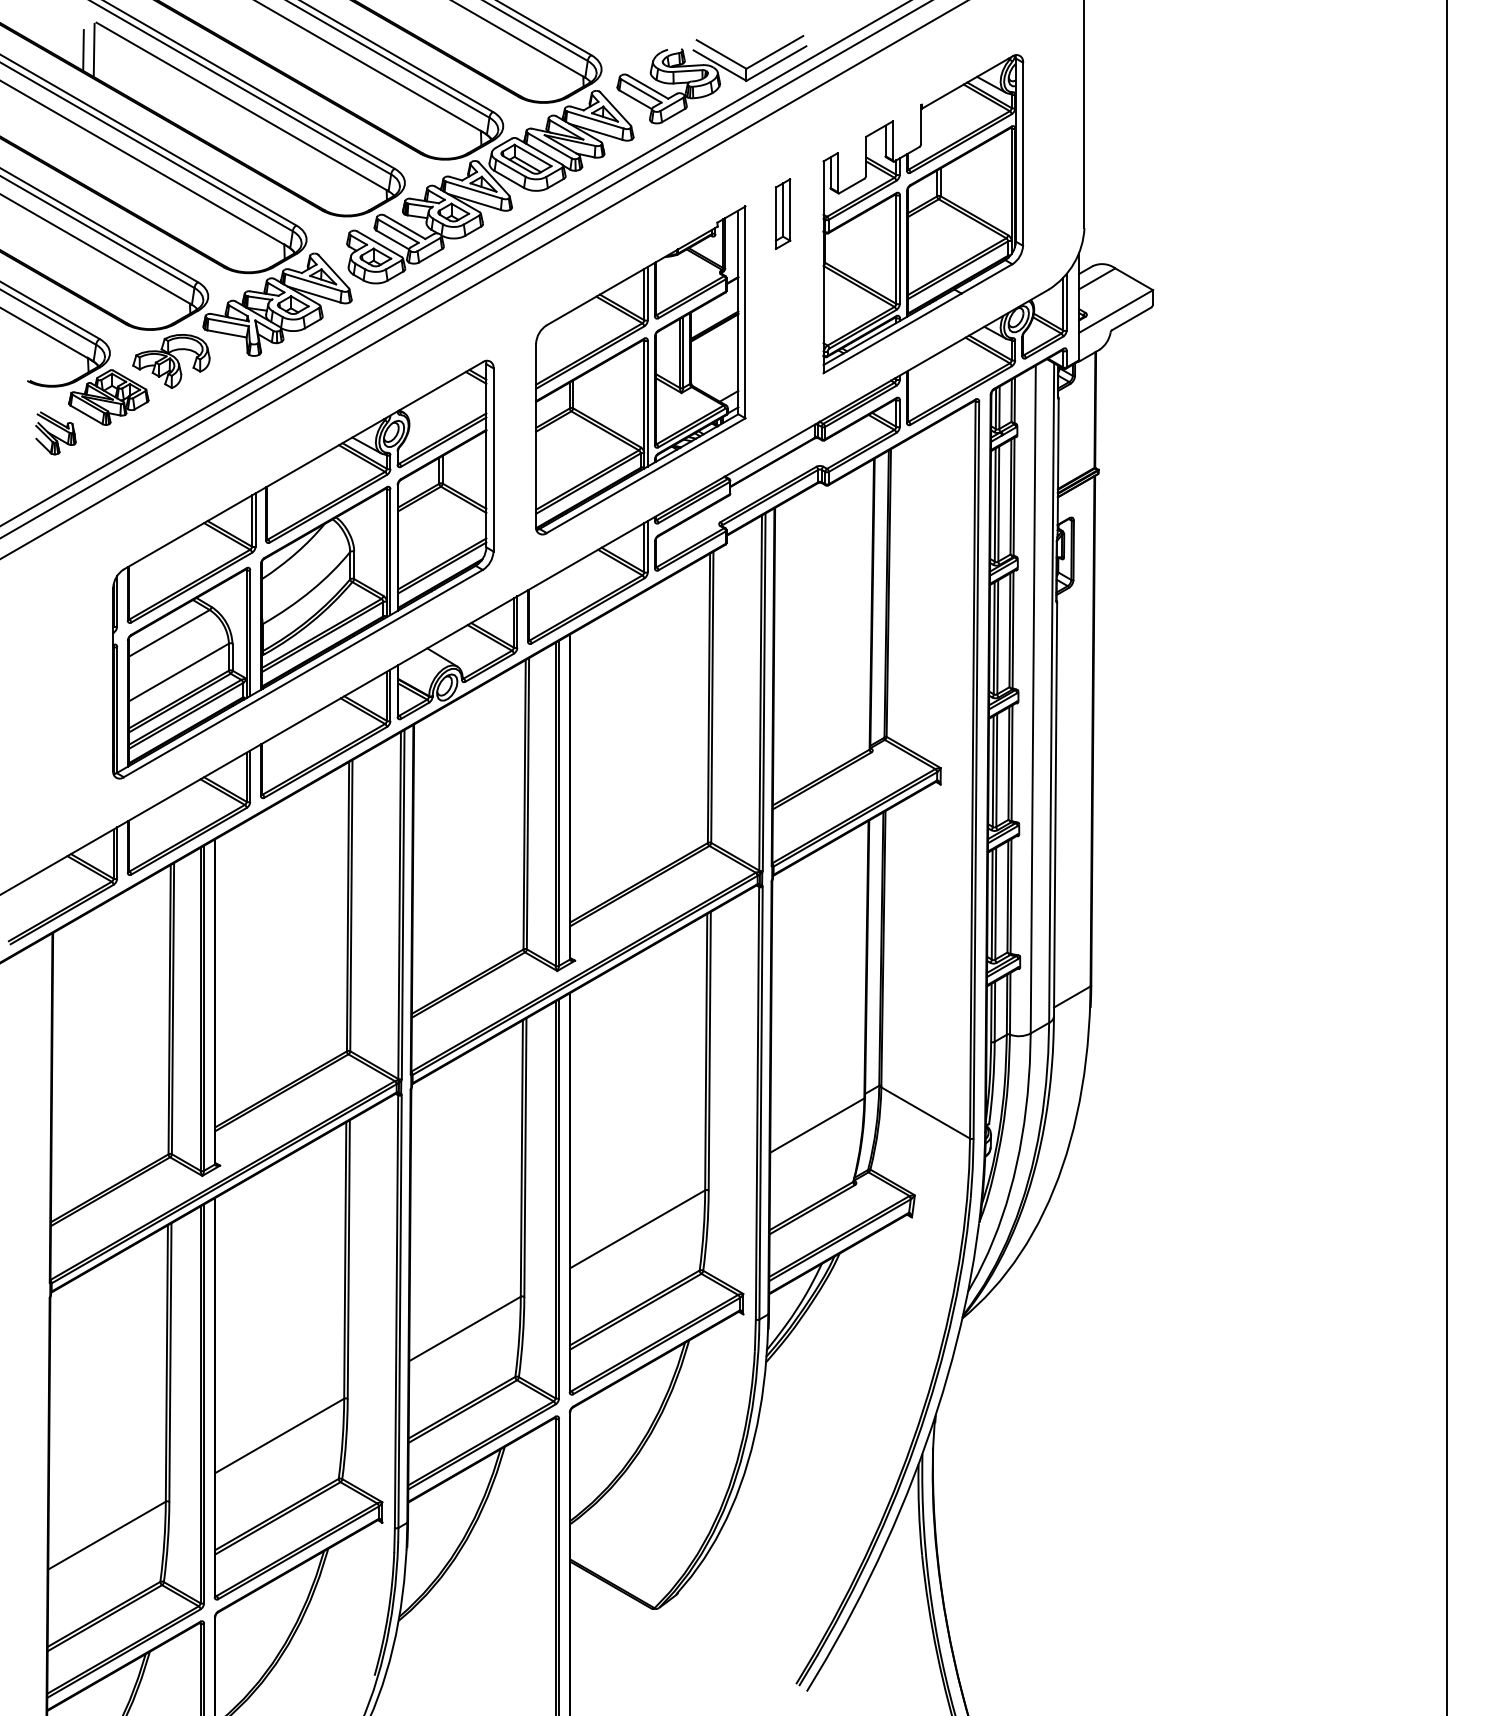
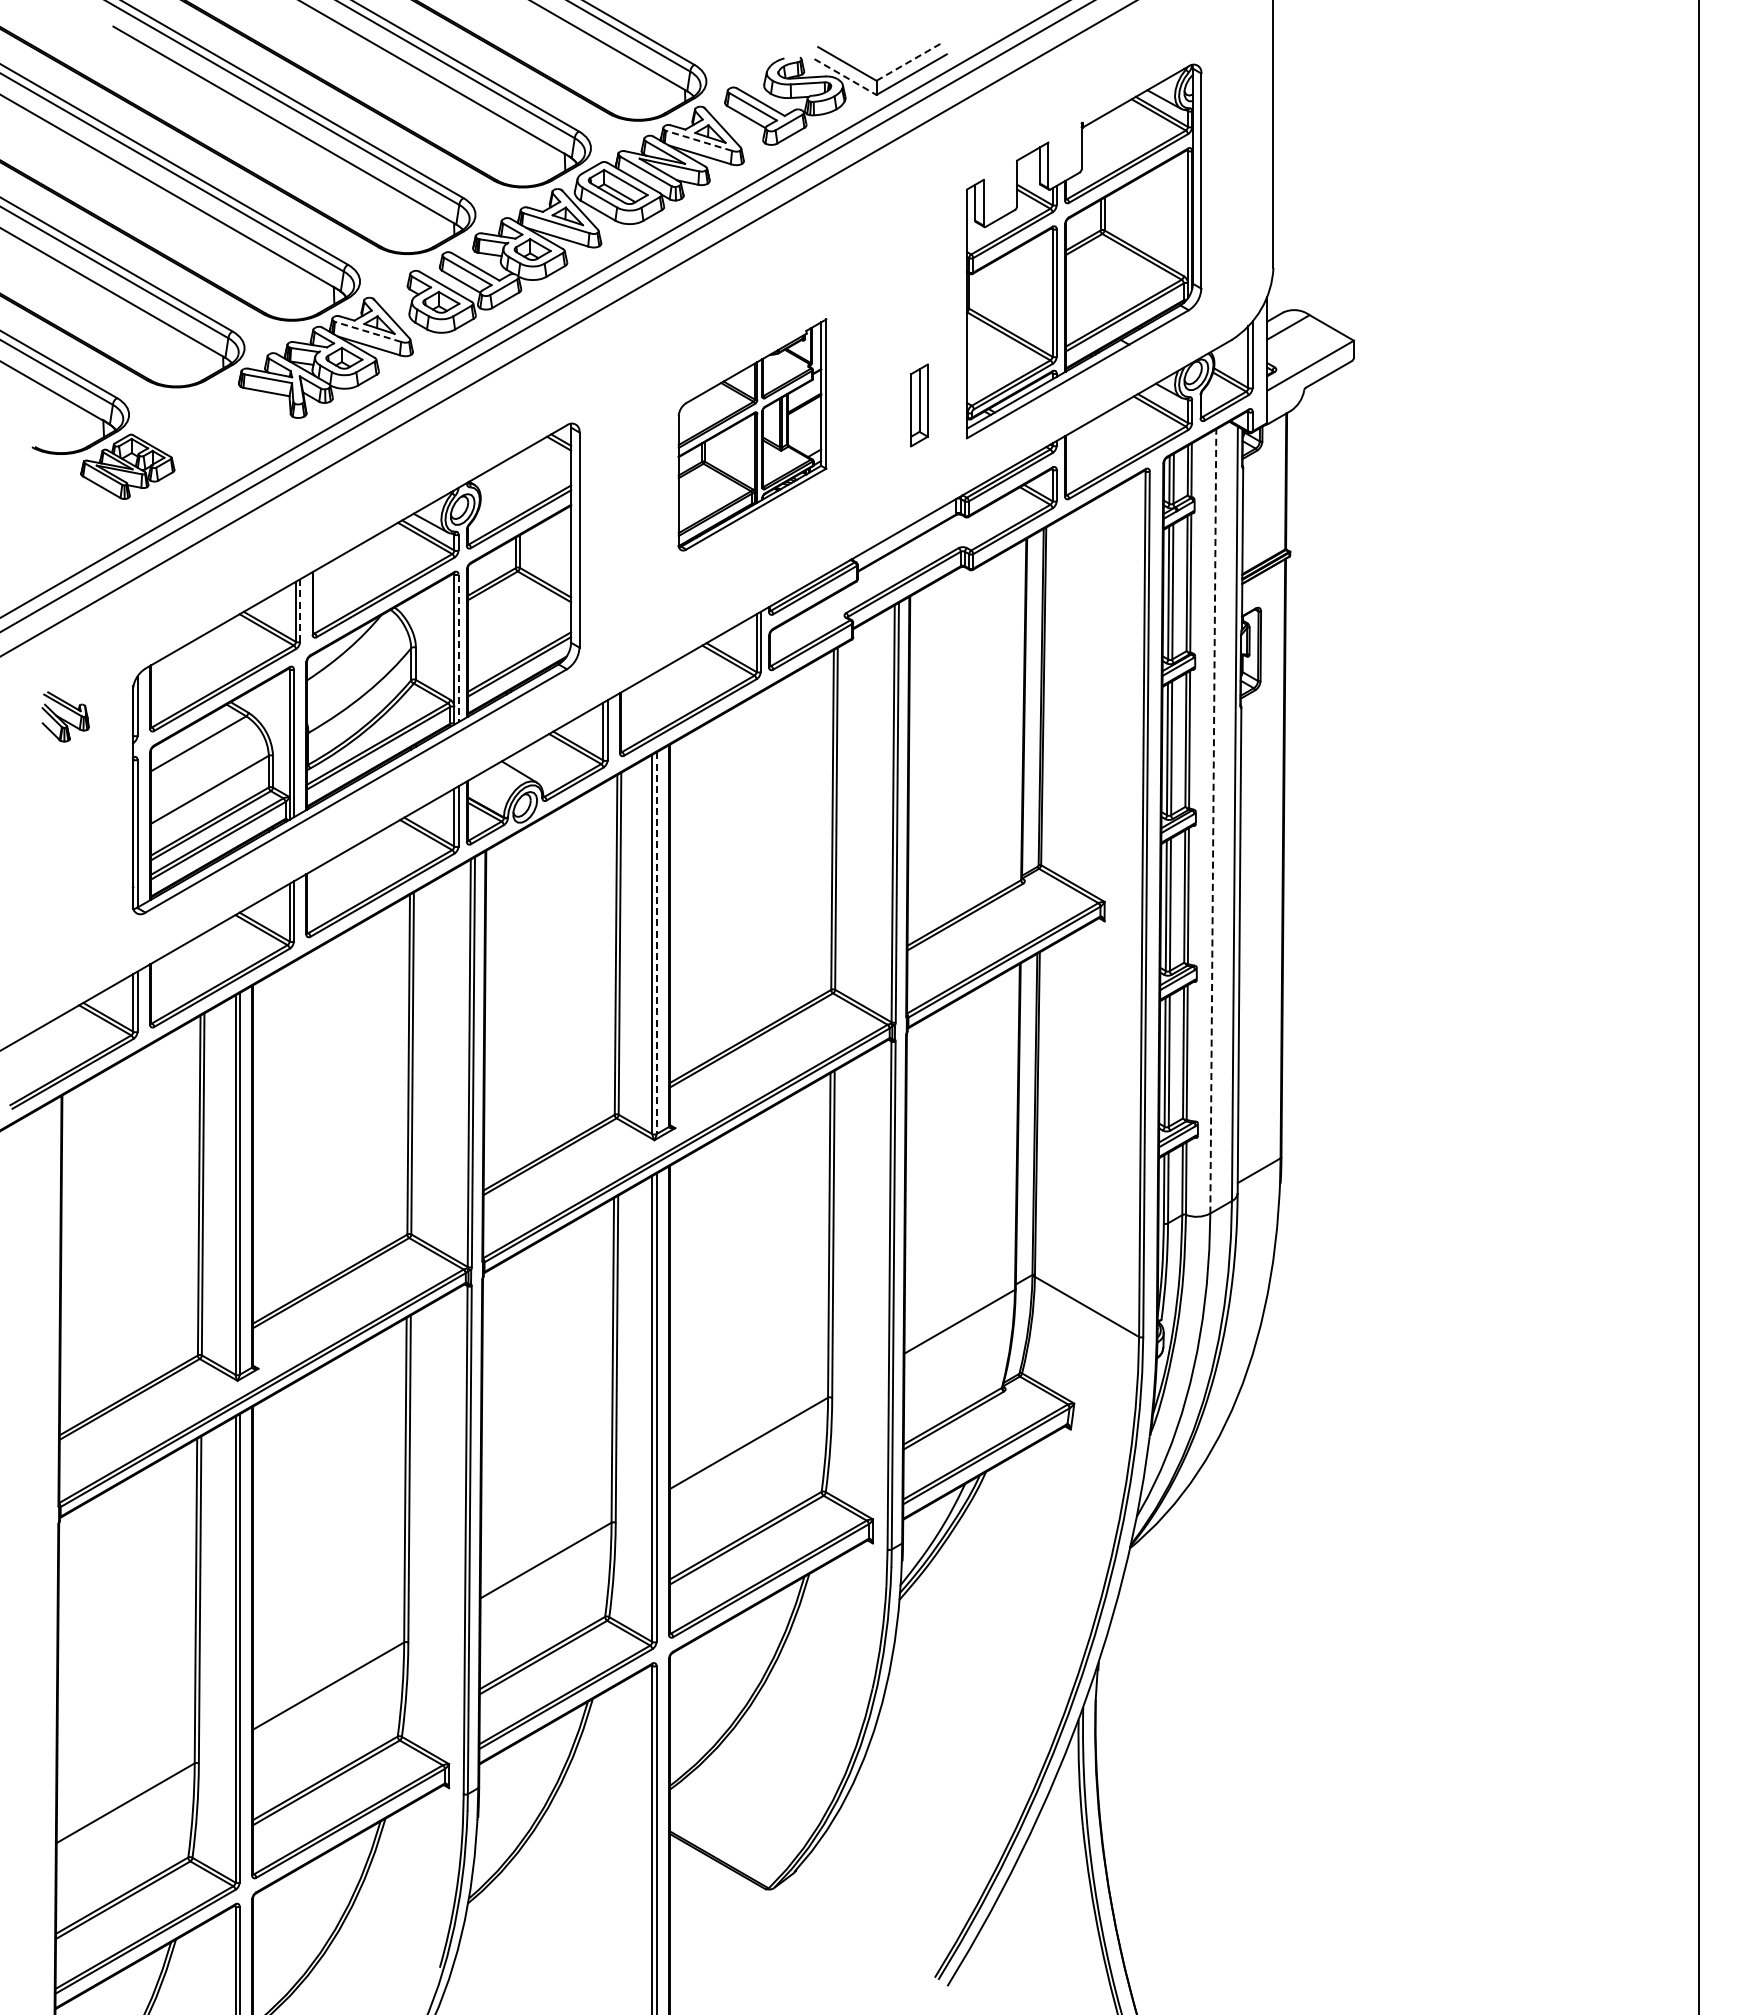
line: (94, 49) -> (110, 58), removed
line: (83, 50) -> (97, 59), removed
line: (774, 52) -> (909, 61), solid -> dashed
line: (720, 66) -> (845, 77), solid -> dashed
line: (595, 119) -> (699, 140), solid -> dashed
part: (783, 214) -> (919, 405), moved
line: (313, 282) -> (368, 331), solid -> dashed
part: (171, 361) -> (201, 424), removed
part: (640, 370) -> (752, 434), size x0.6
part: (55, 433) -> (65, 716), moved
line: (255, 520) -> (300, 611), solid -> dashed
line: (390, 552) -> (458, 648), solid -> dashed
line: (1033, 698) -> (1213, 820), solid -> dashed
line: (559, 803) -> (656, 943), solid -> dashed

